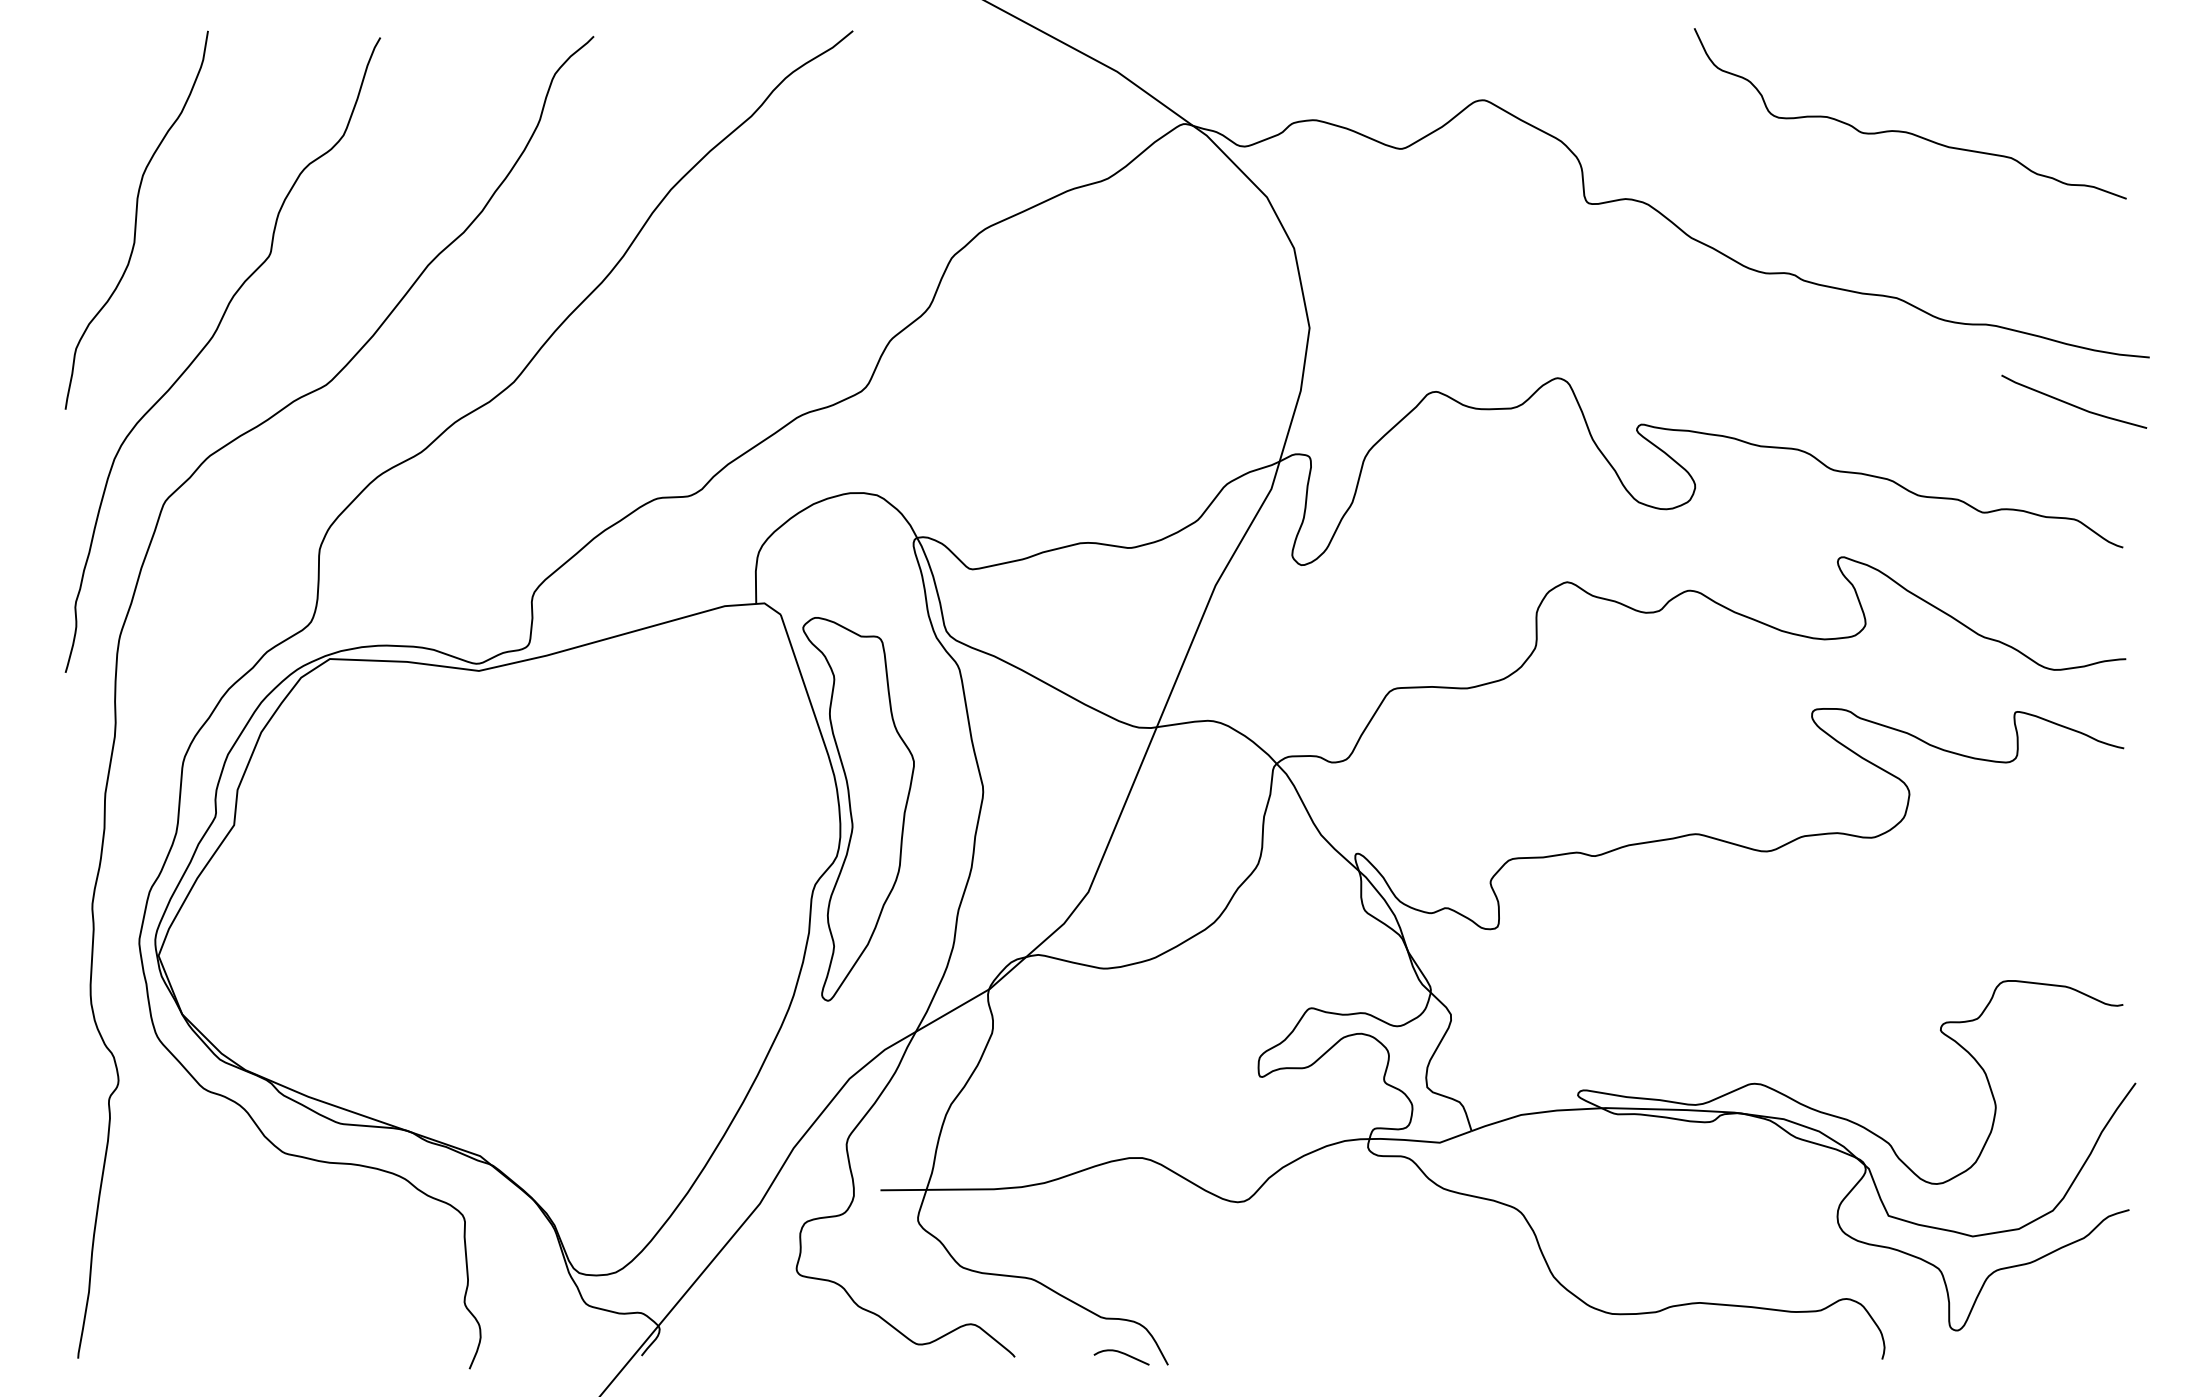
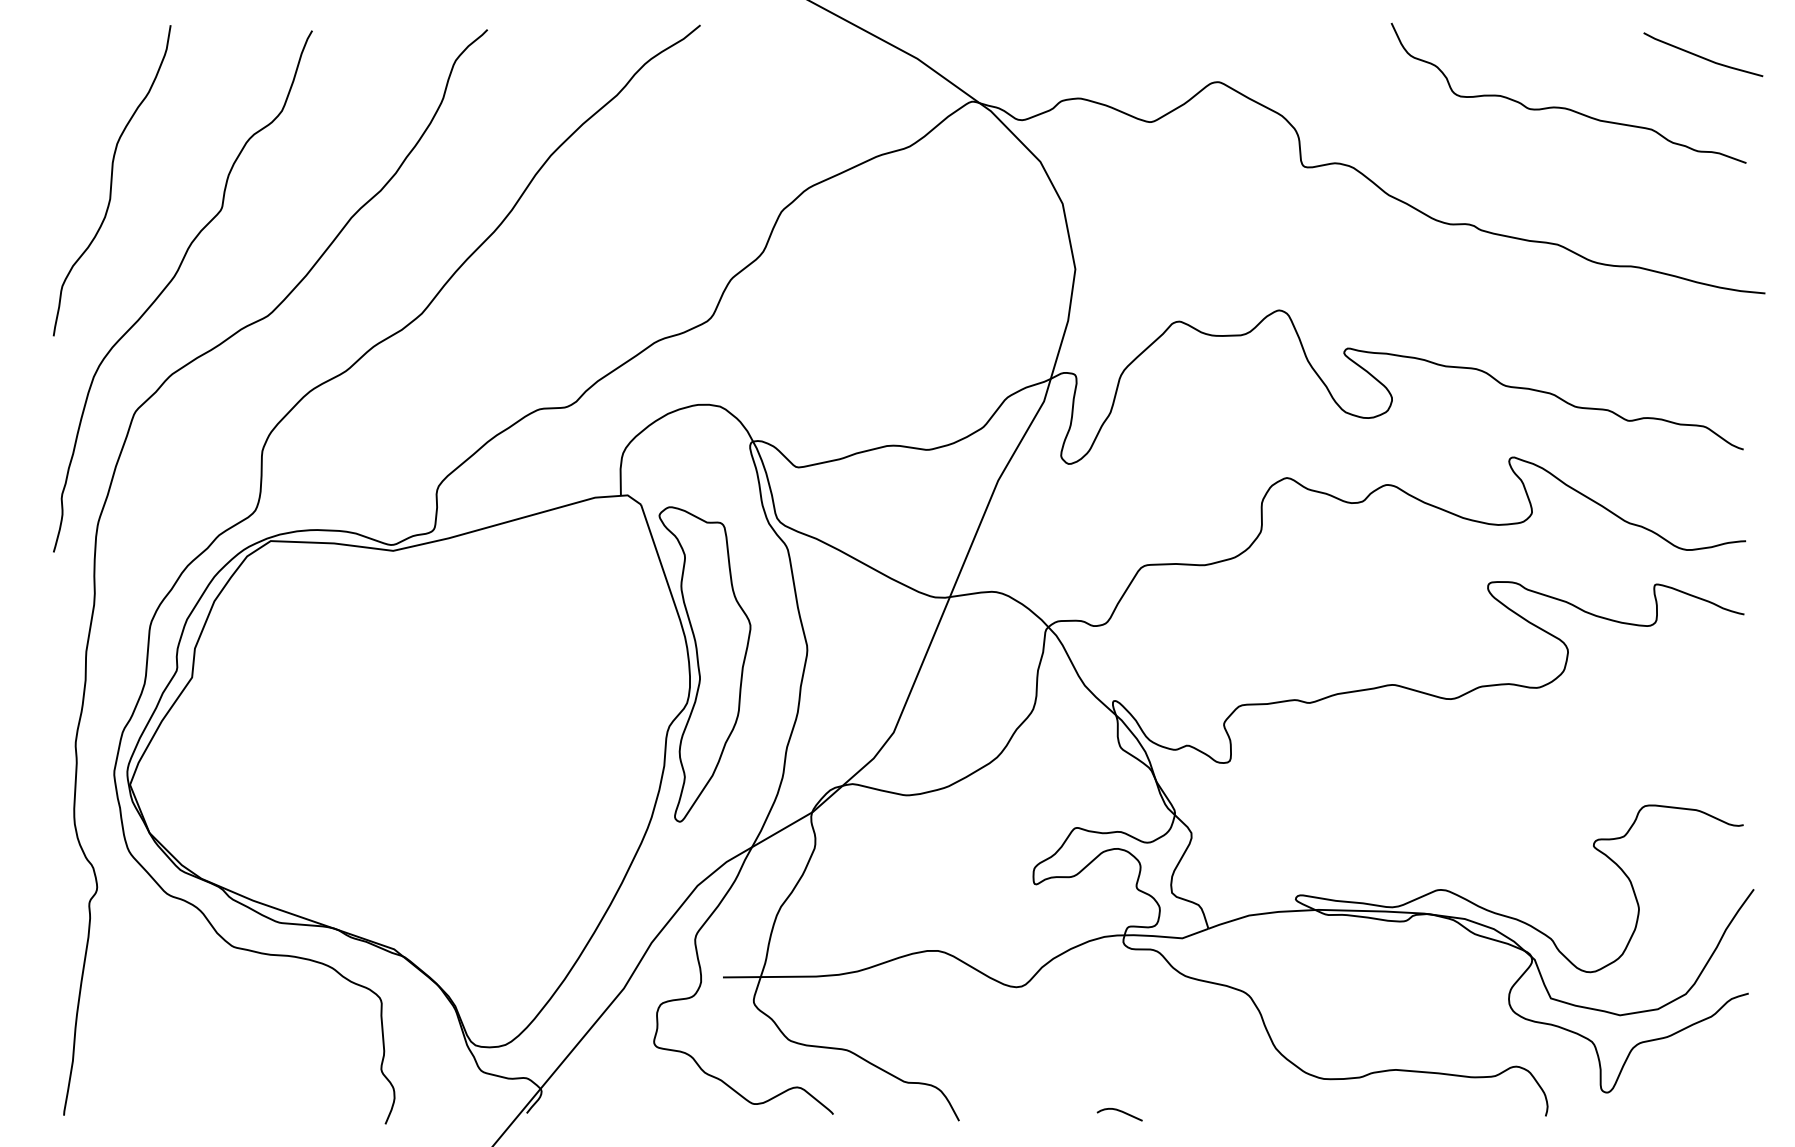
line: (2073, 404) -> (1702, 56), moved
curve: (1123, 1354) -> (1121, 1112), moved

